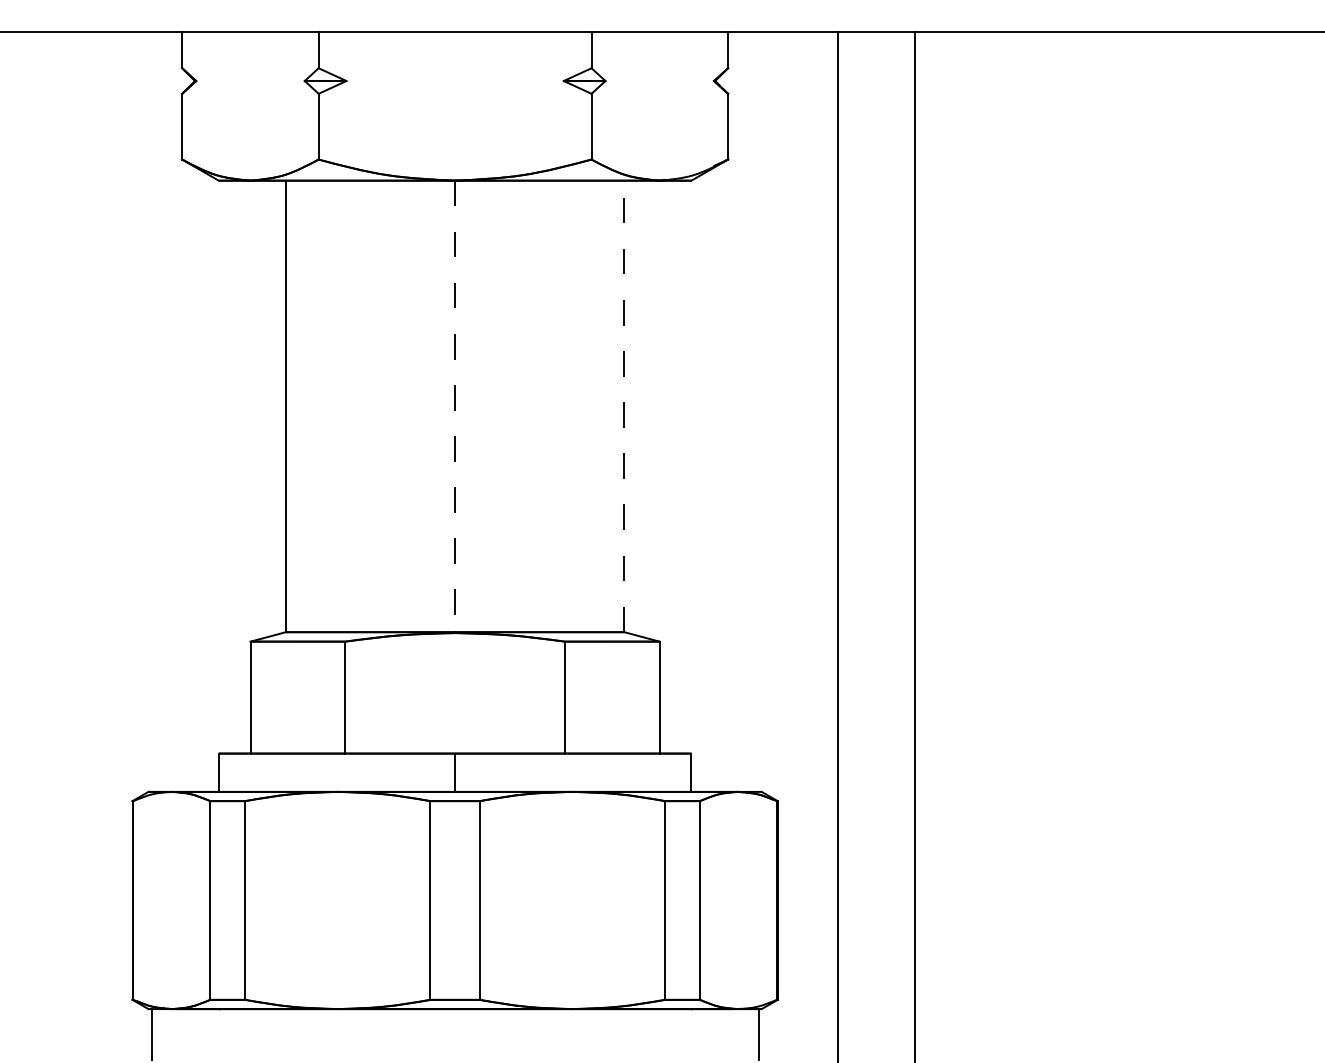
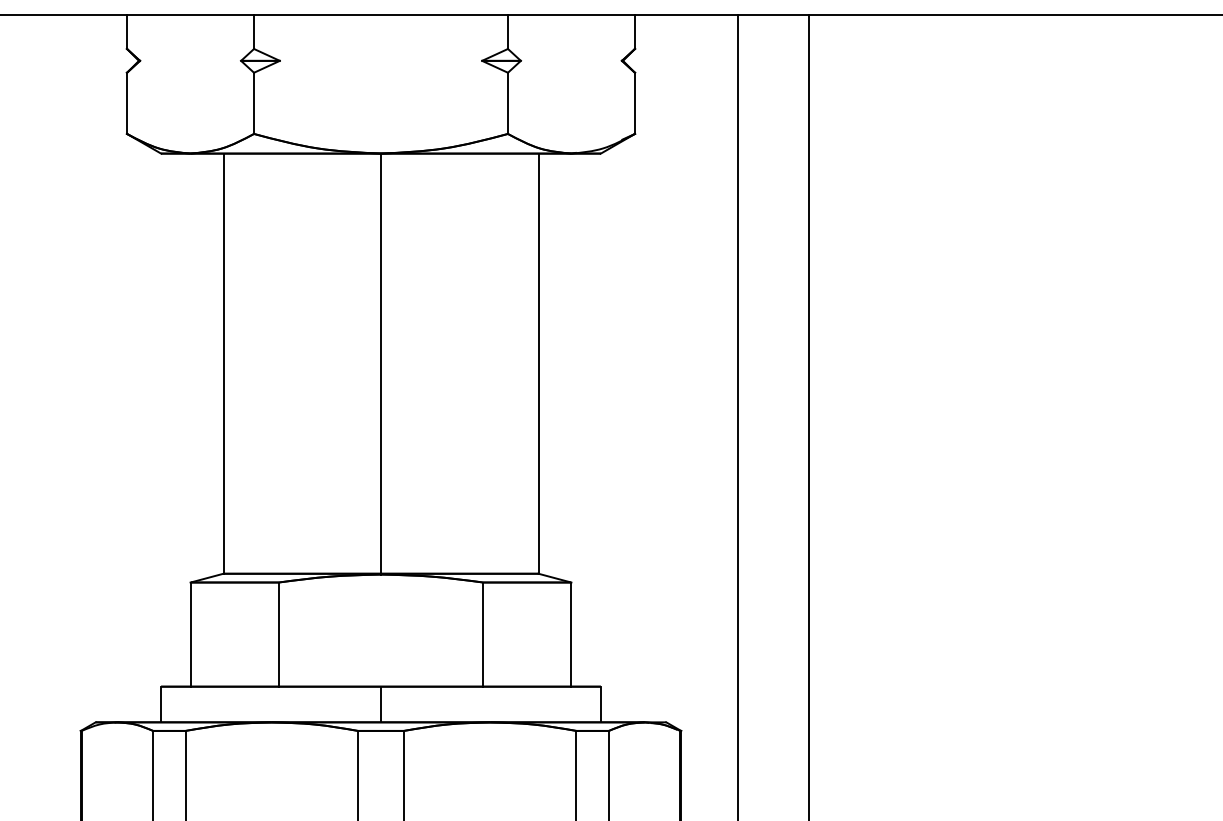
line: (455, 406) -> (381, 363), dashed -> solid
line: (624, 406) -> (538, 363), dashed -> solid

